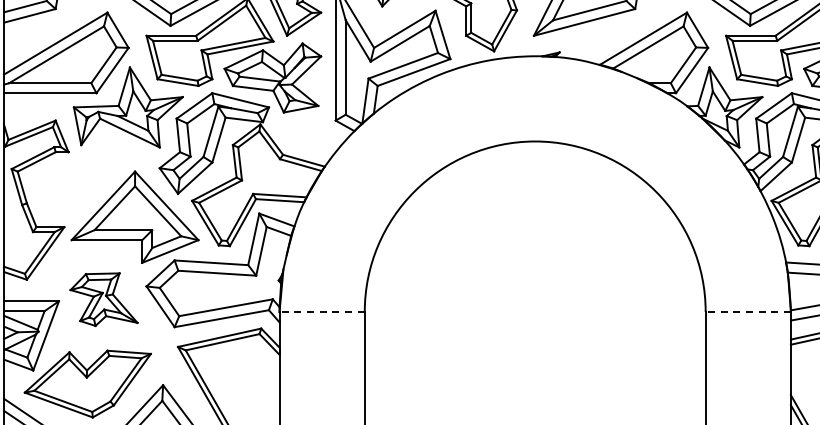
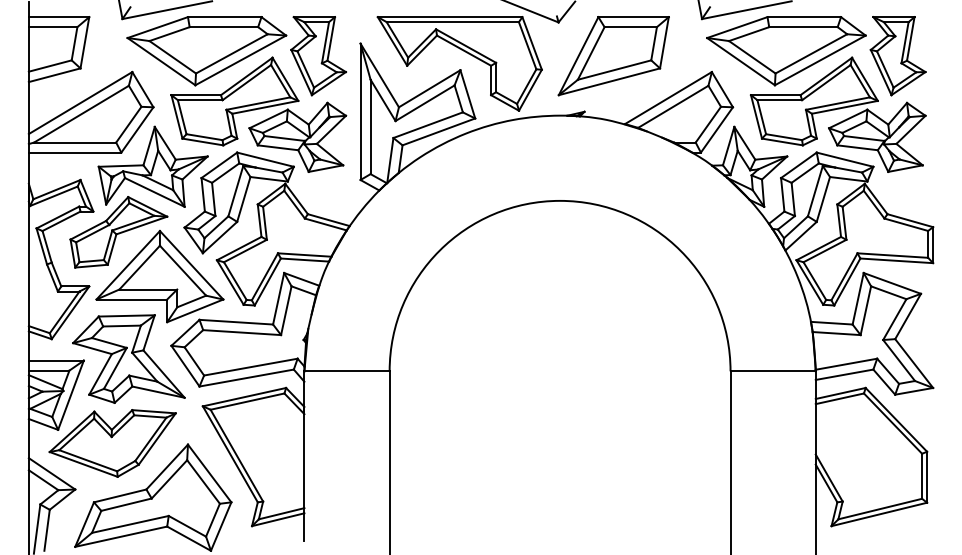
part: (93, 173) -> (118, 232), added
part: (103, 299) -> (128, 358), size x1.67
line: (322, 312) -> (347, 371), dashed -> solid
line: (748, 312) -> (773, 371), dashed -> solid

